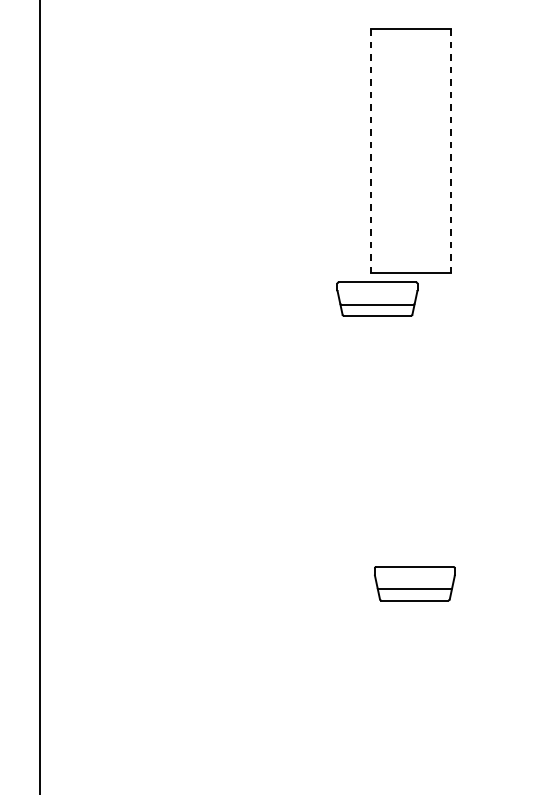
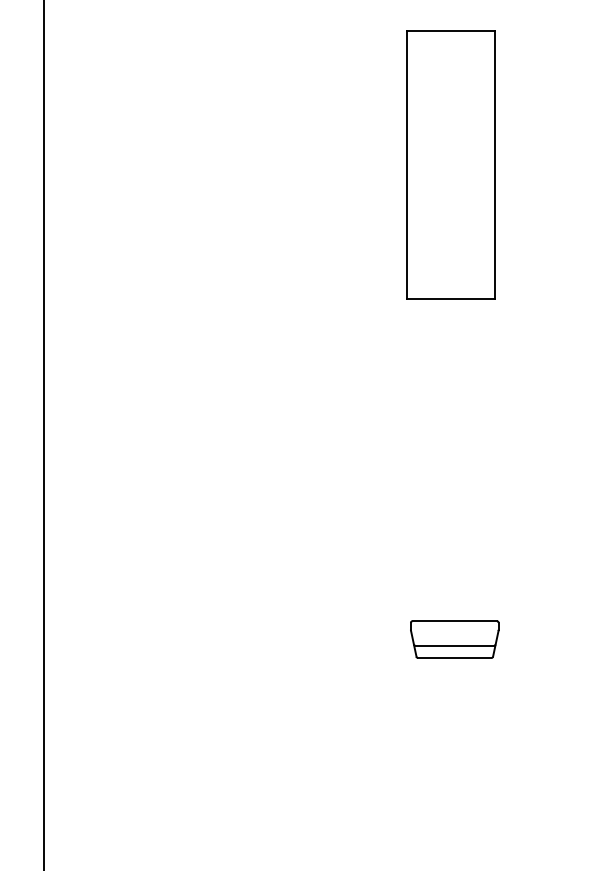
line: (370, 151) -> (406, 165), dashed -> solid
line: (451, 151) -> (494, 165), dashed -> solid
part: (377, 298) -> (413, 327), removed

